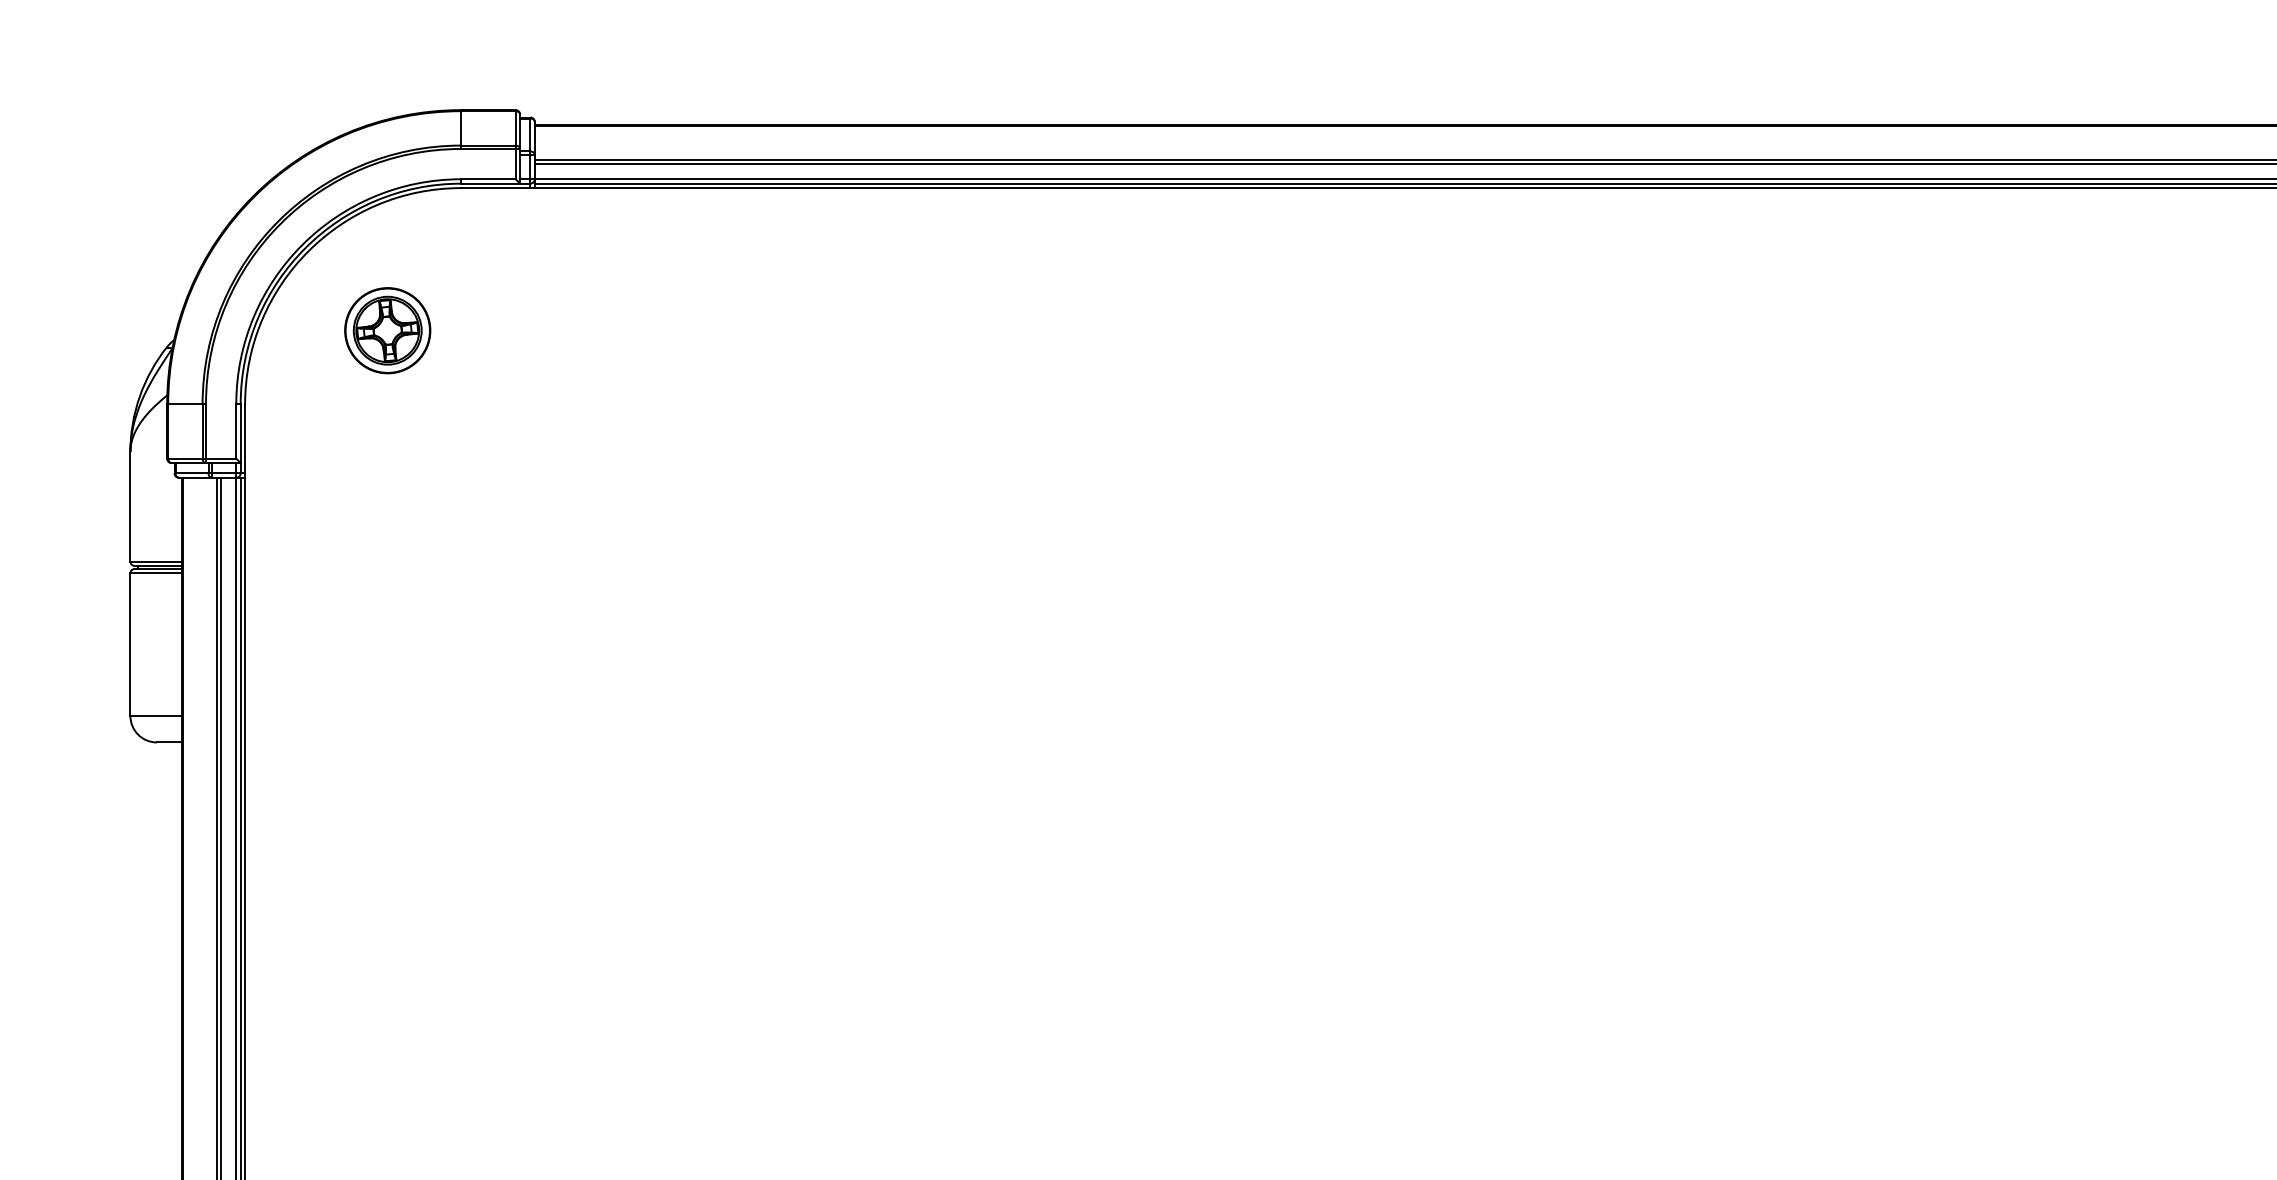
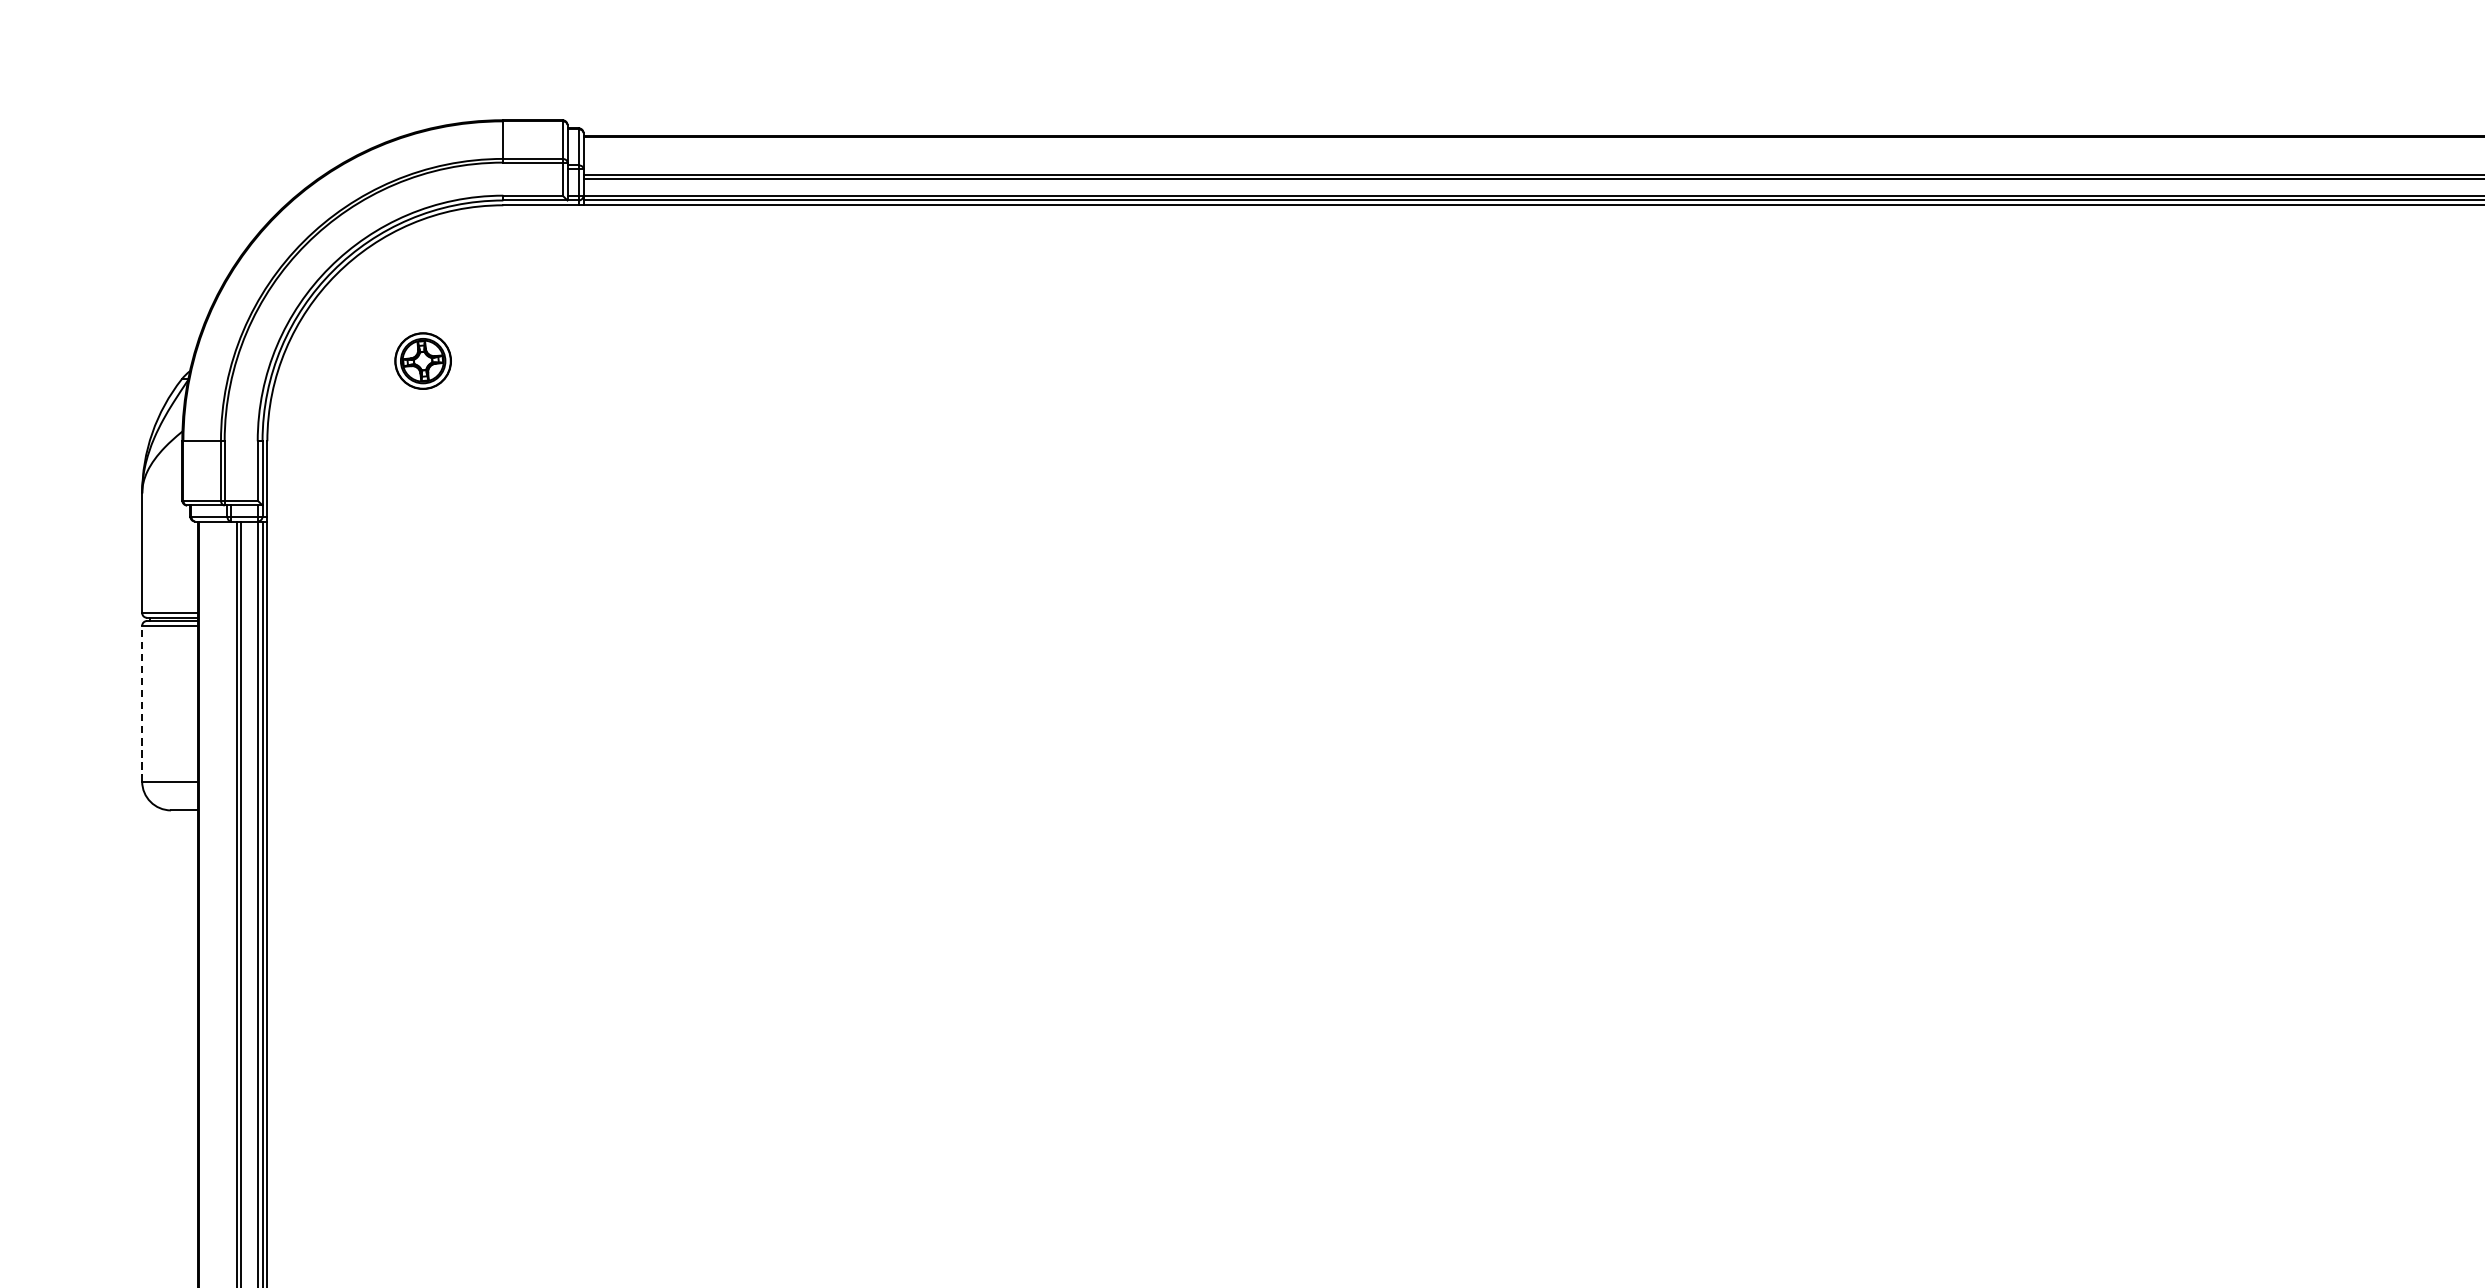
part: (387, 330) -> (422, 360), size x0.6
line: (130, 644) -> (142, 703), solid -> dashed

